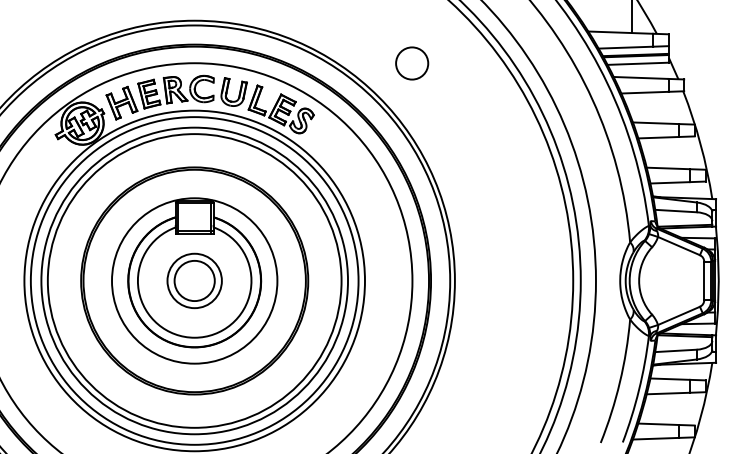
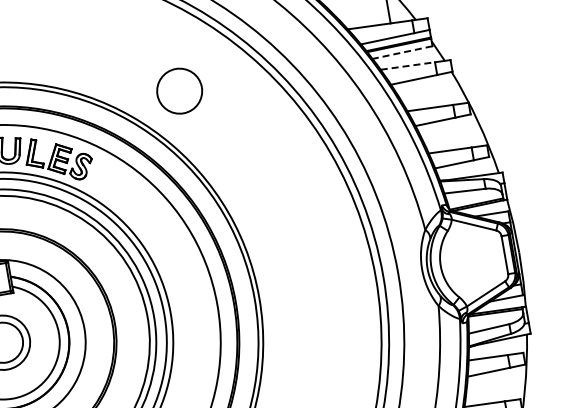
circle: (412, 63) -> (180, 91), size x1.4
line: (638, 63) -> (402, 52), solid -> dashed
line: (641, 77) -> (408, 65), solid -> dashed

